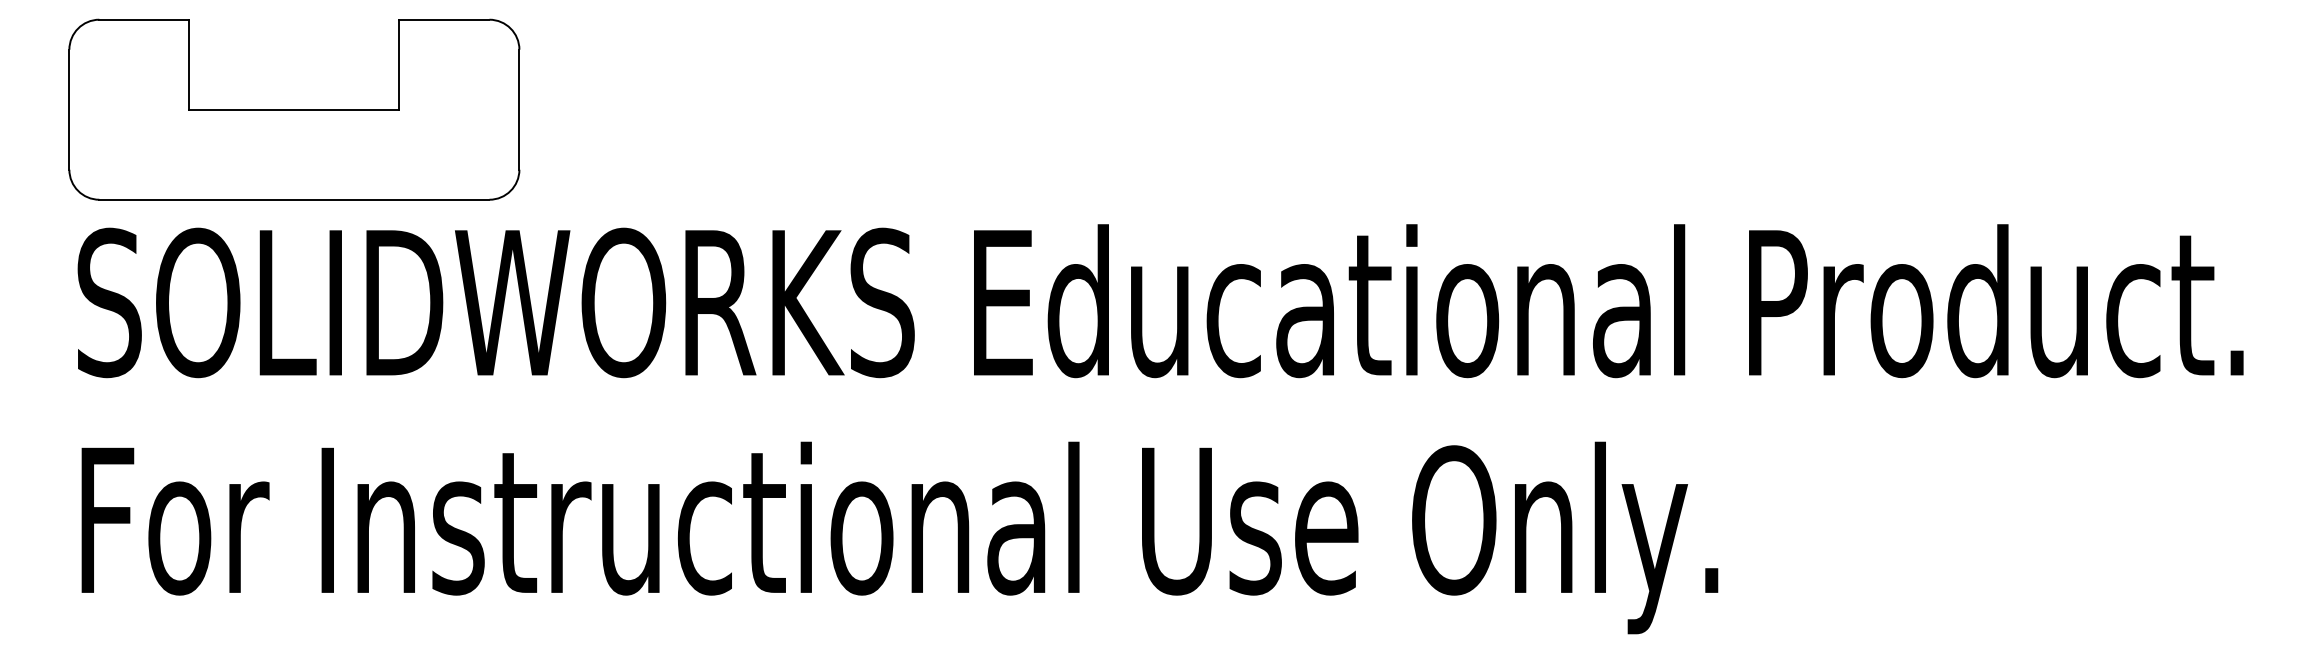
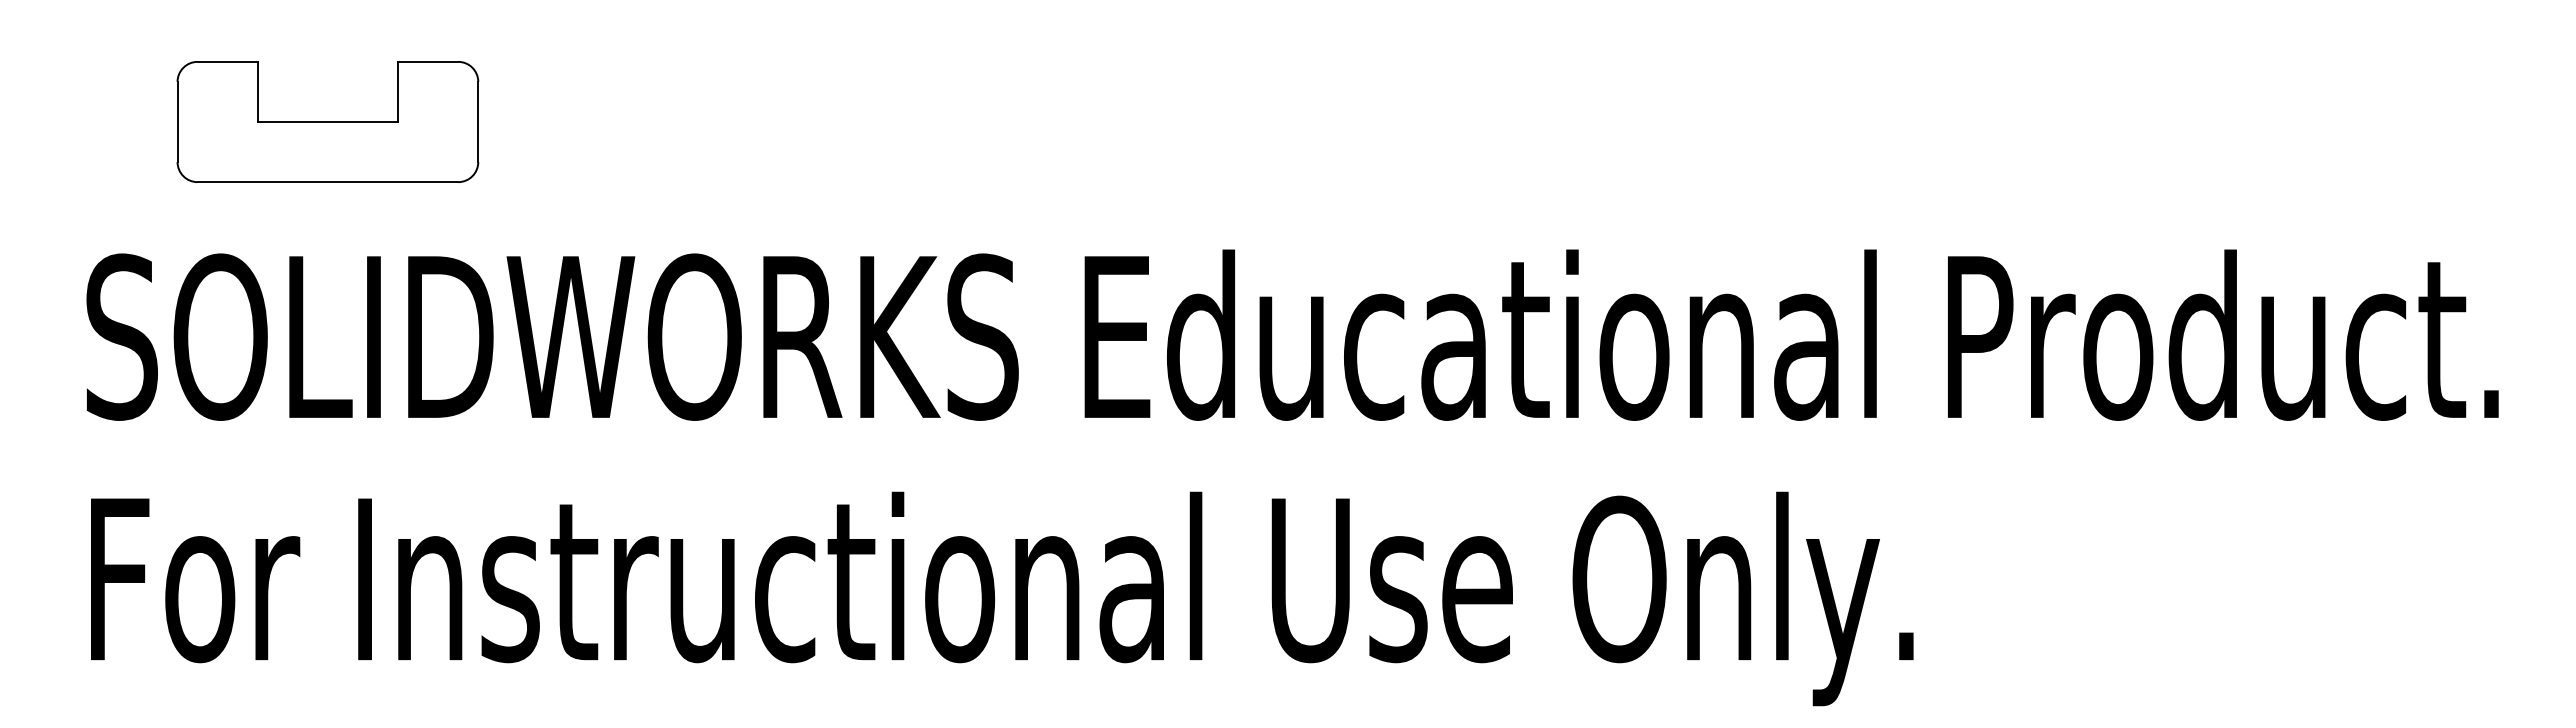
part: (294, 109) -> (327, 121), size x0.6

